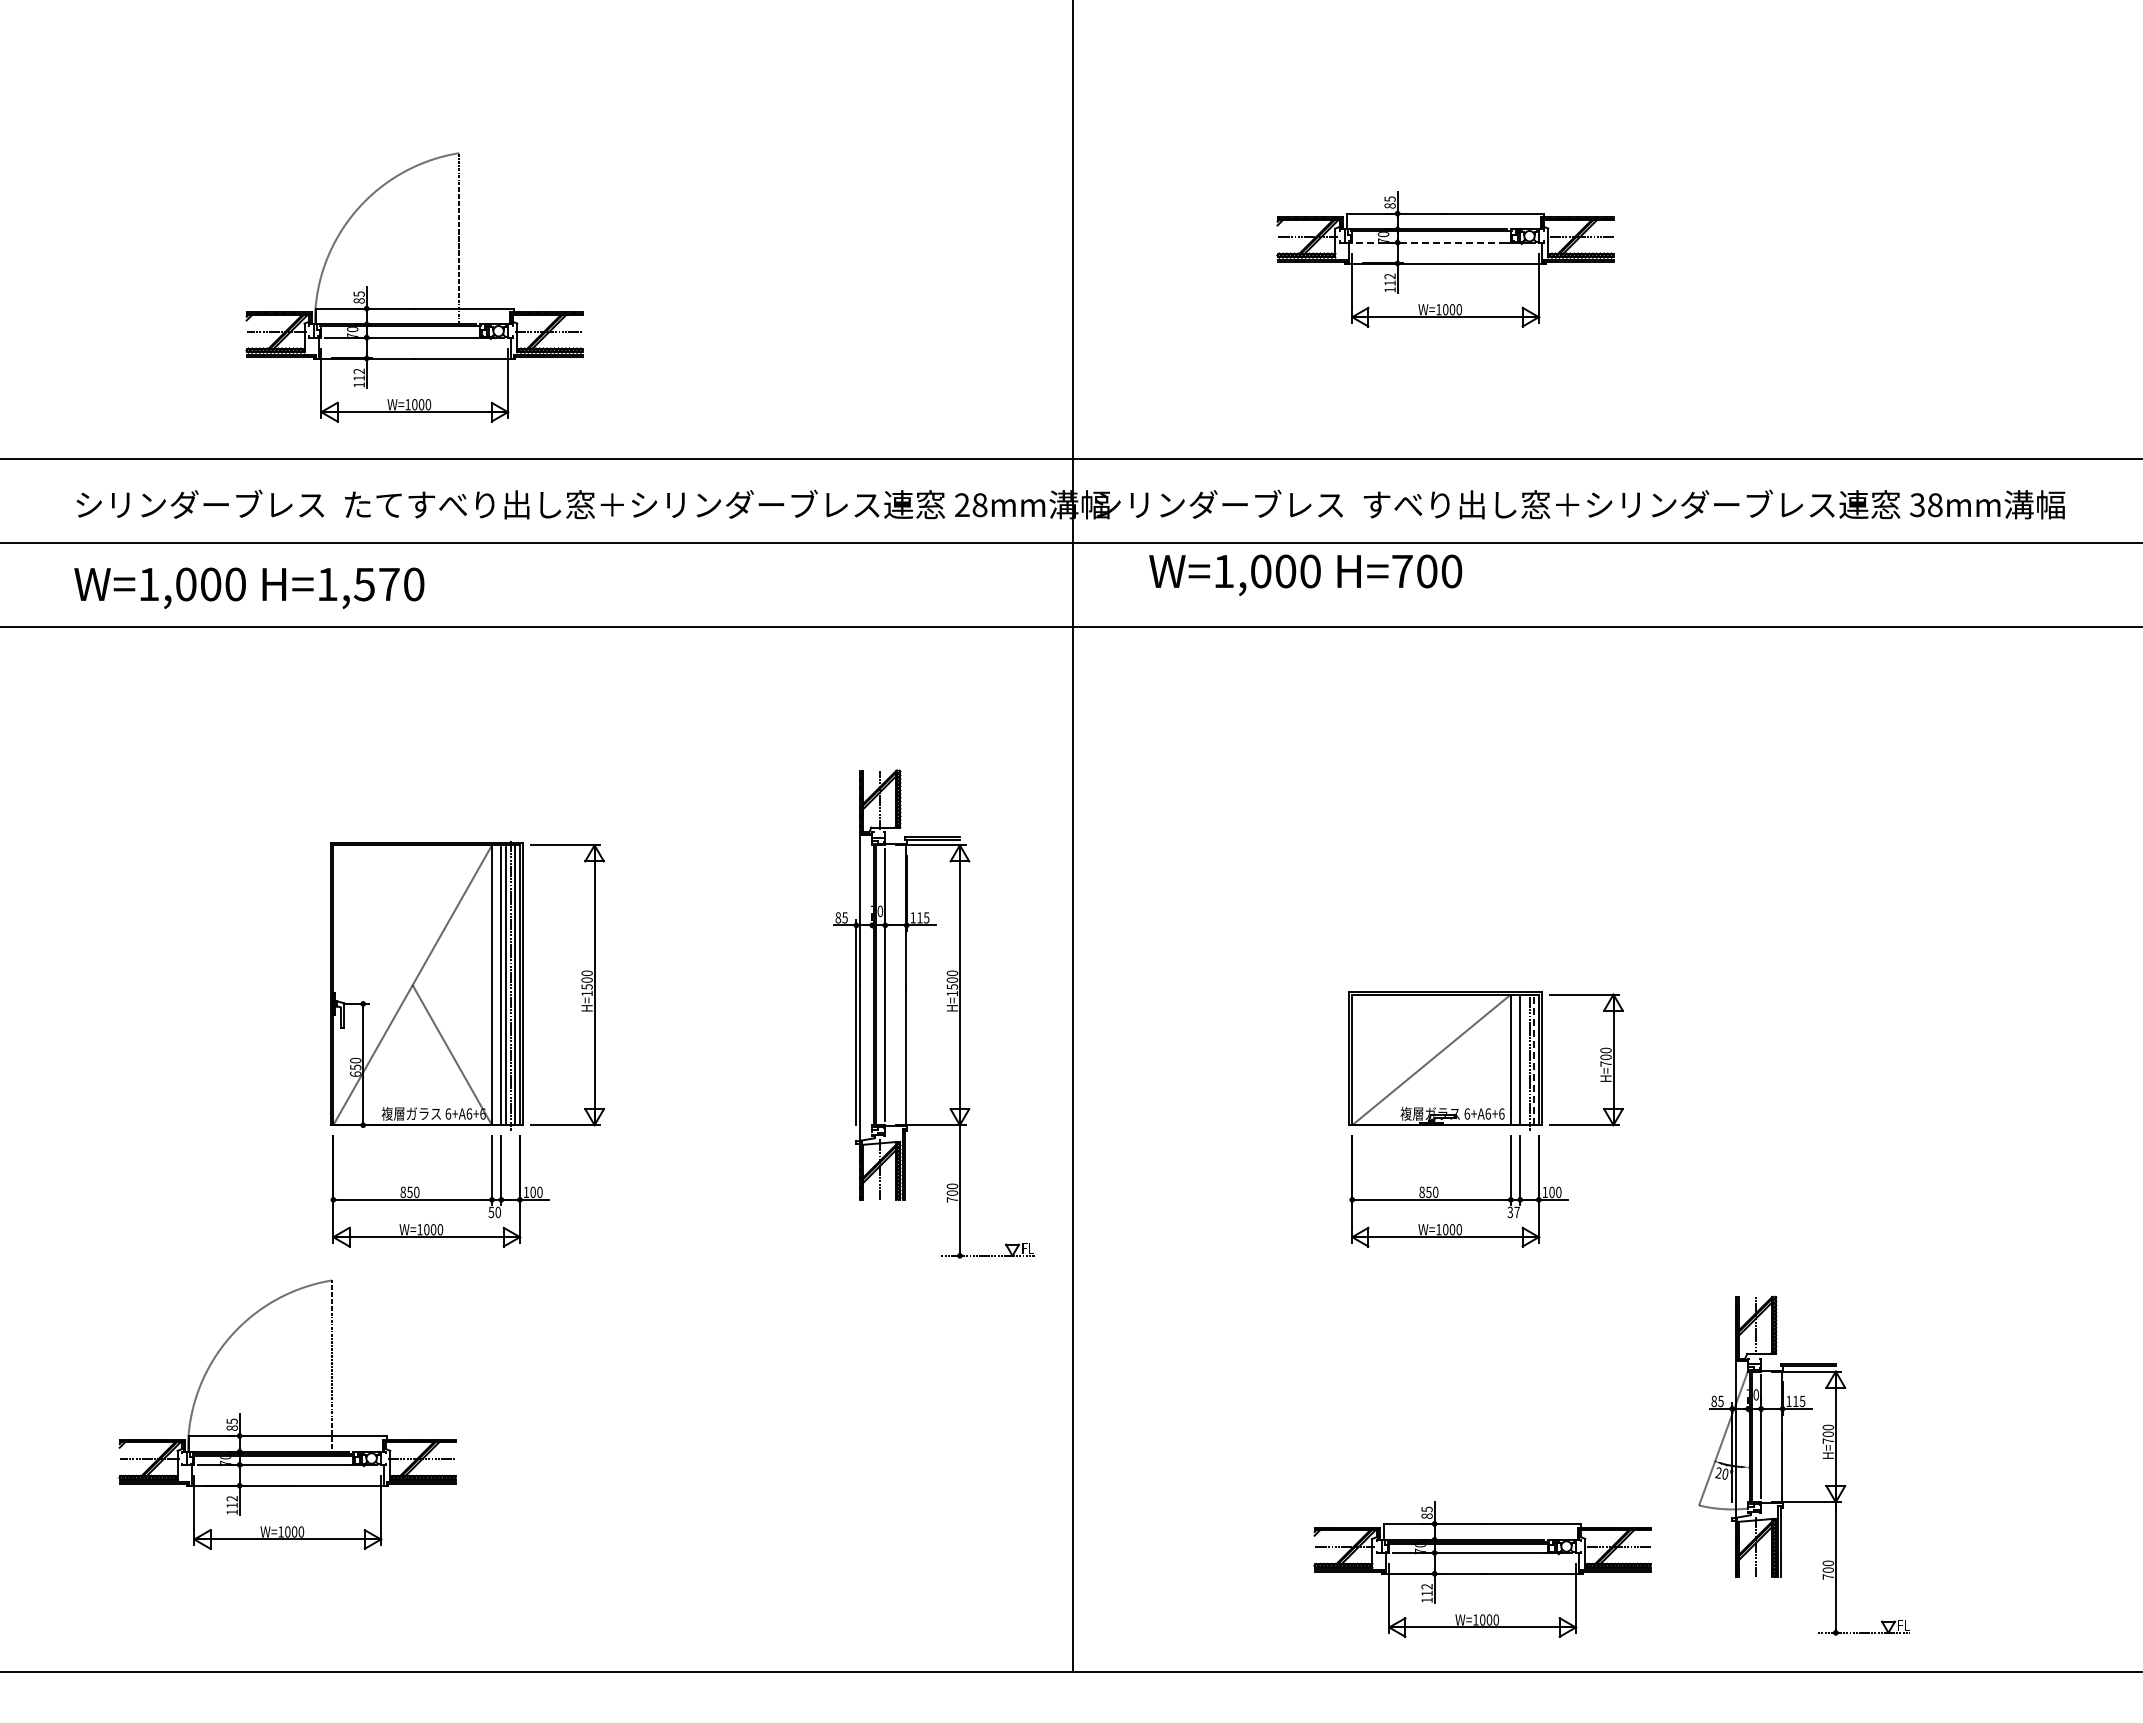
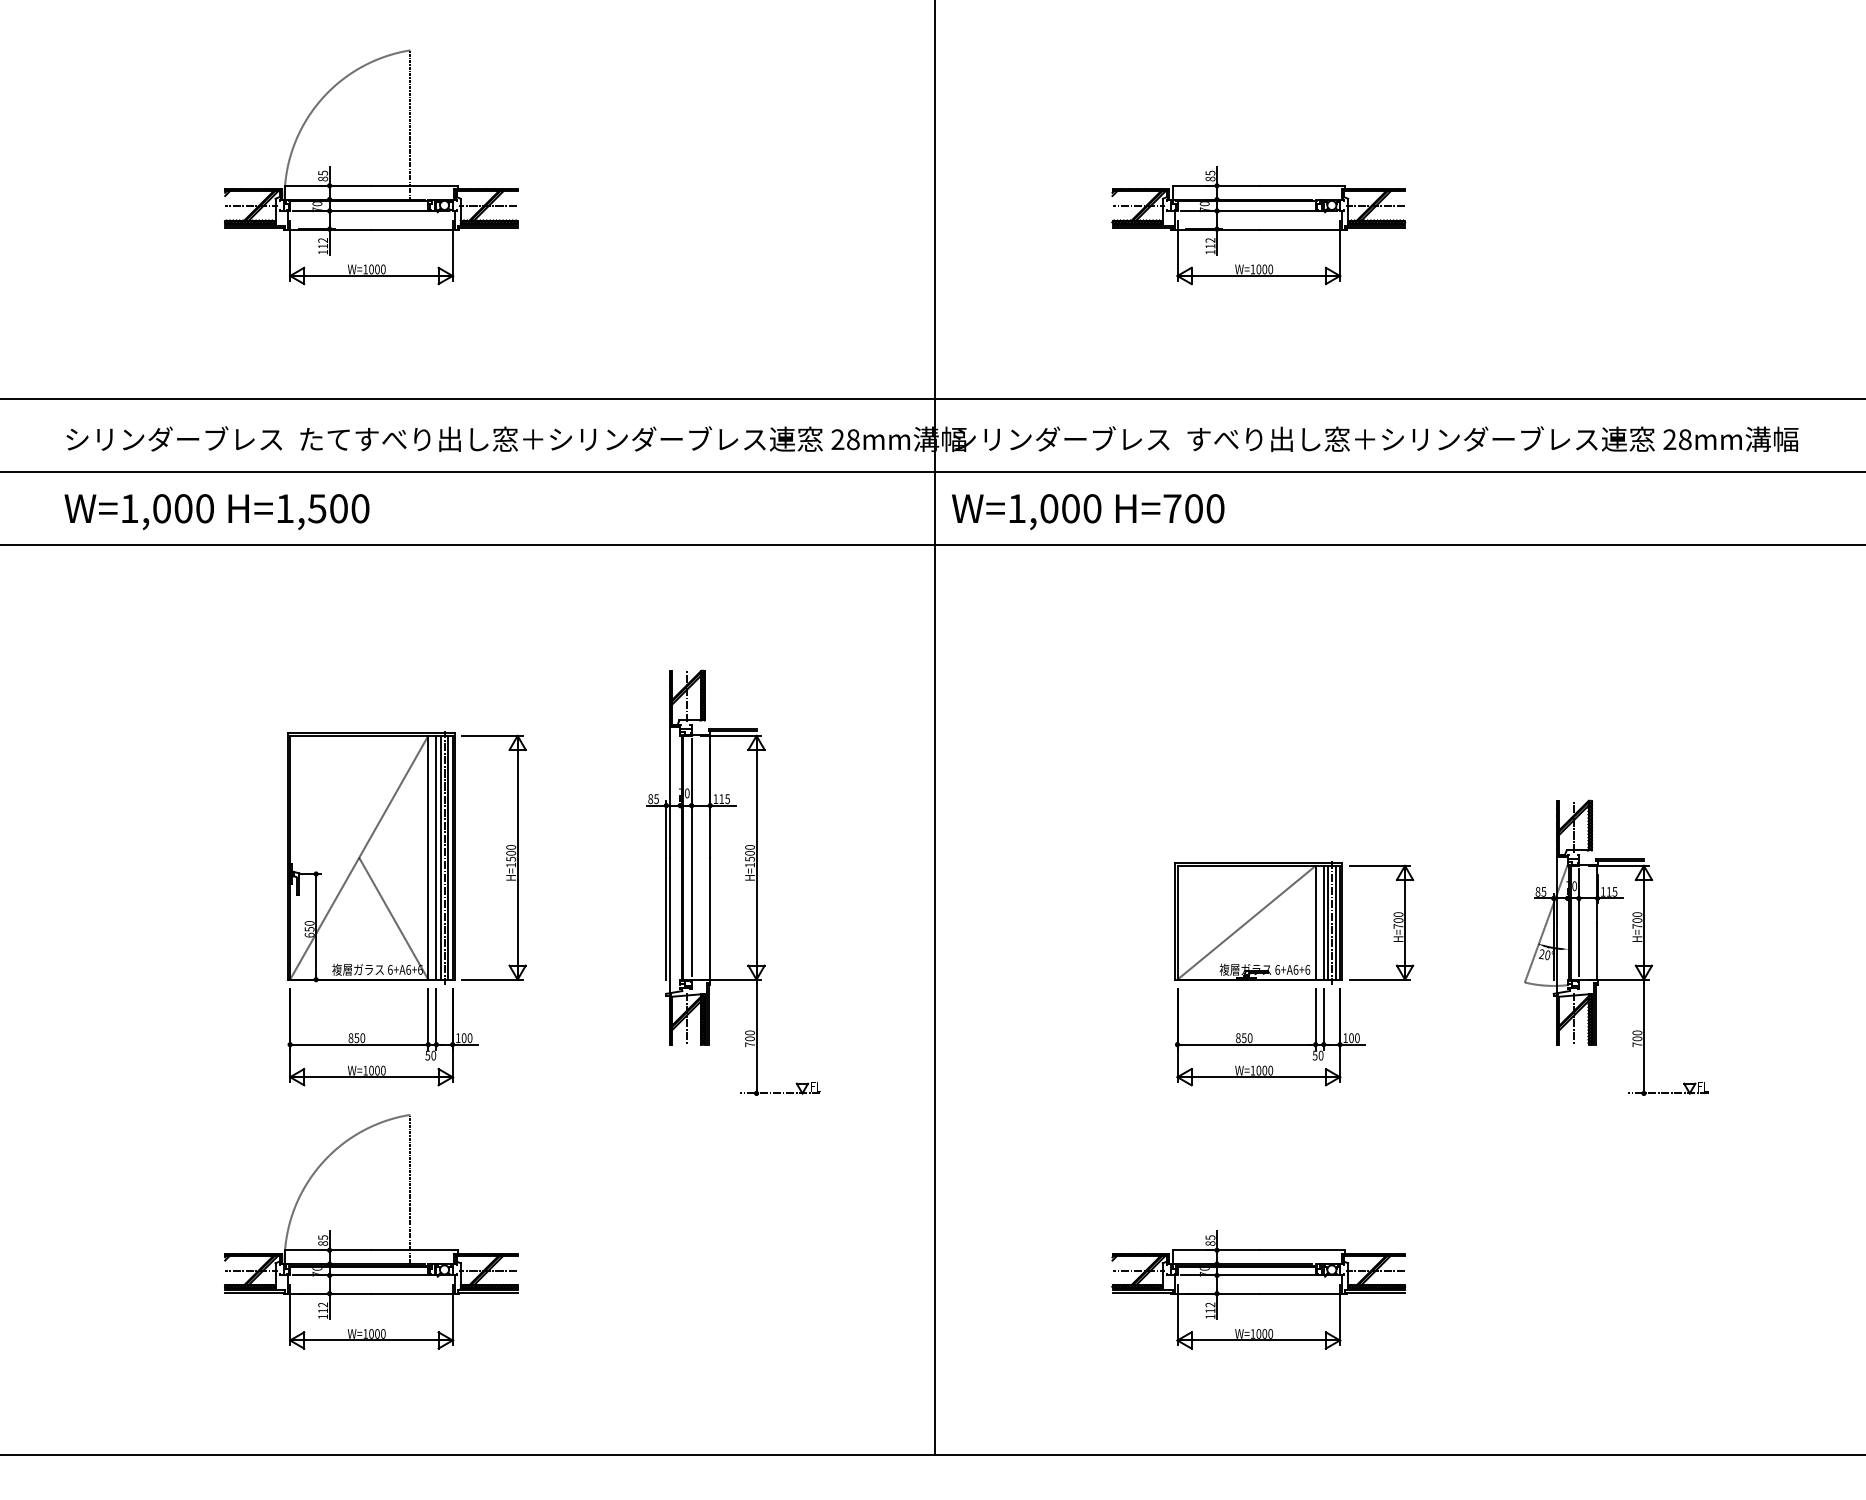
line: (1431, 242) -> (1246, 210), dashed -> solid
part: (414, 308) -> (371, 185), moved
text: (1917, 505) -> (1669, 439), 38mm -> 28mm
text: (1305, 574) -> (1088, 511), moved
text: (389, 584) -> (339, 508), H=1,570 -> H=1,500
part: (933, 1013) -> (733, 882), moved
line: (1525, 1059) -> (1328, 922), added
line: (1534, 1059) -> (1336, 922), dashed -> solid
text: (1513, 1212) -> (1317, 1055), 37 -> 50
part: (287, 1435) -> (371, 1249), moved
part: (1803, 1465) -> (1615, 947), moved
part: (1482, 1569) -> (1258, 1289), moved

